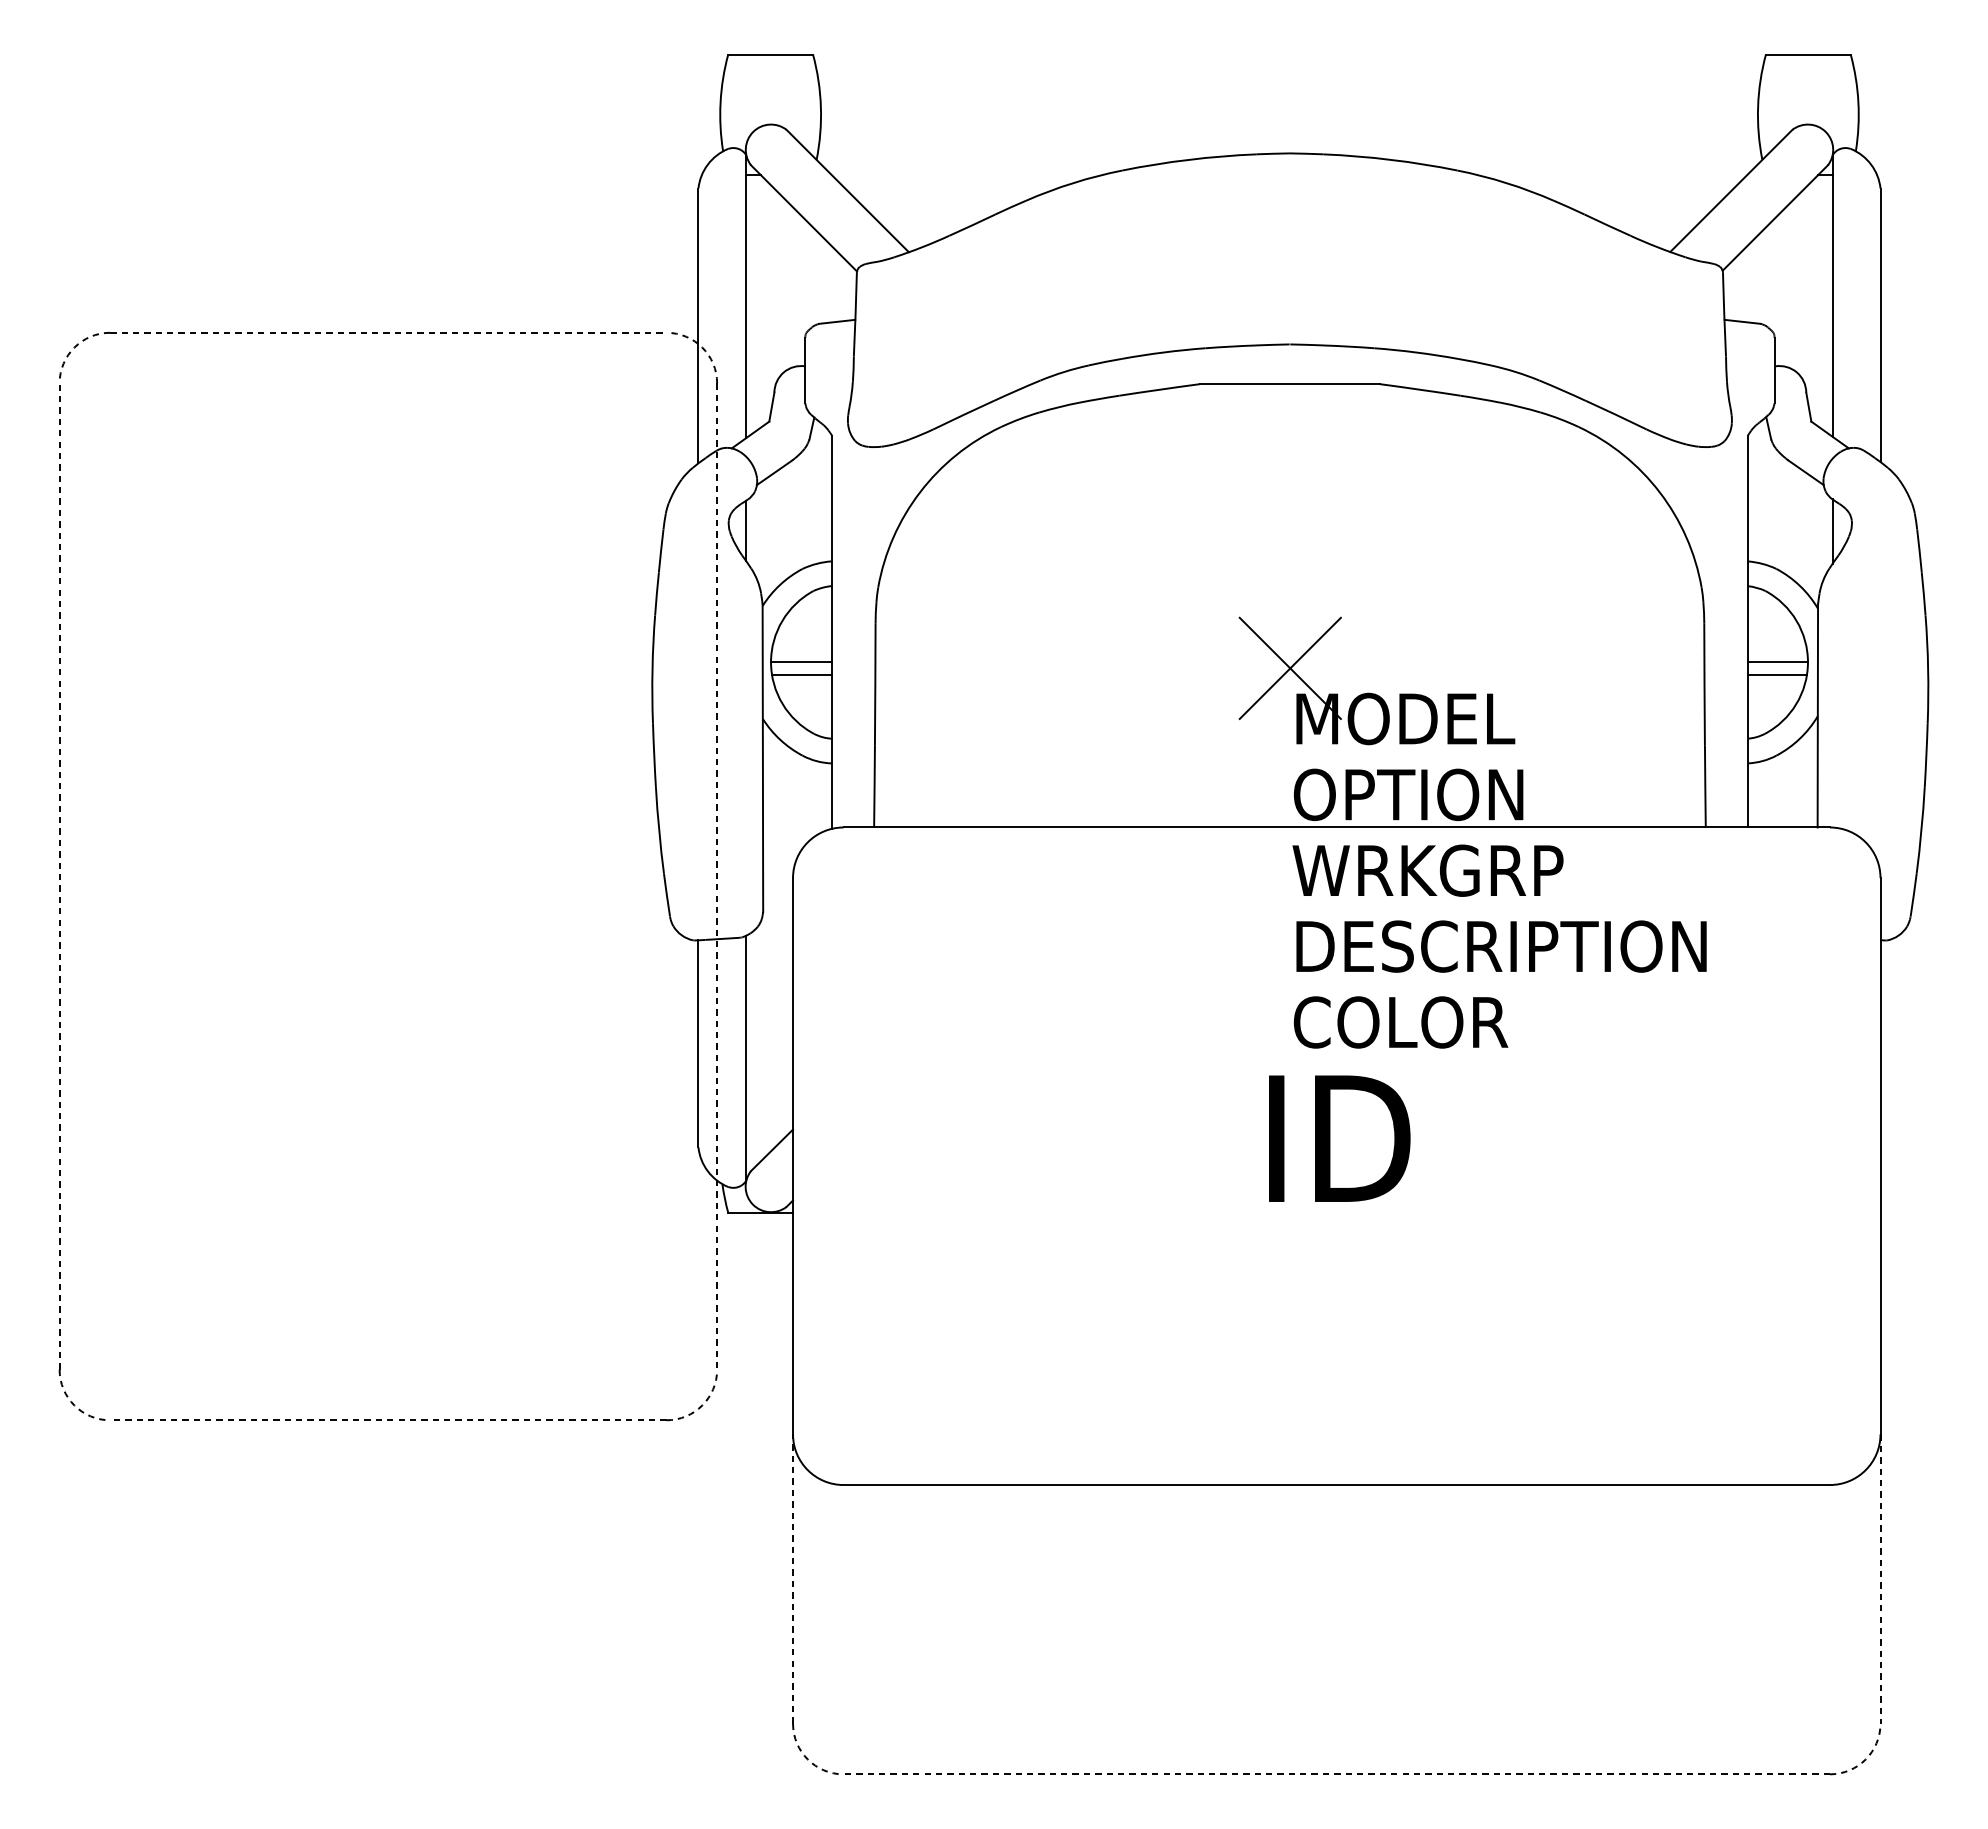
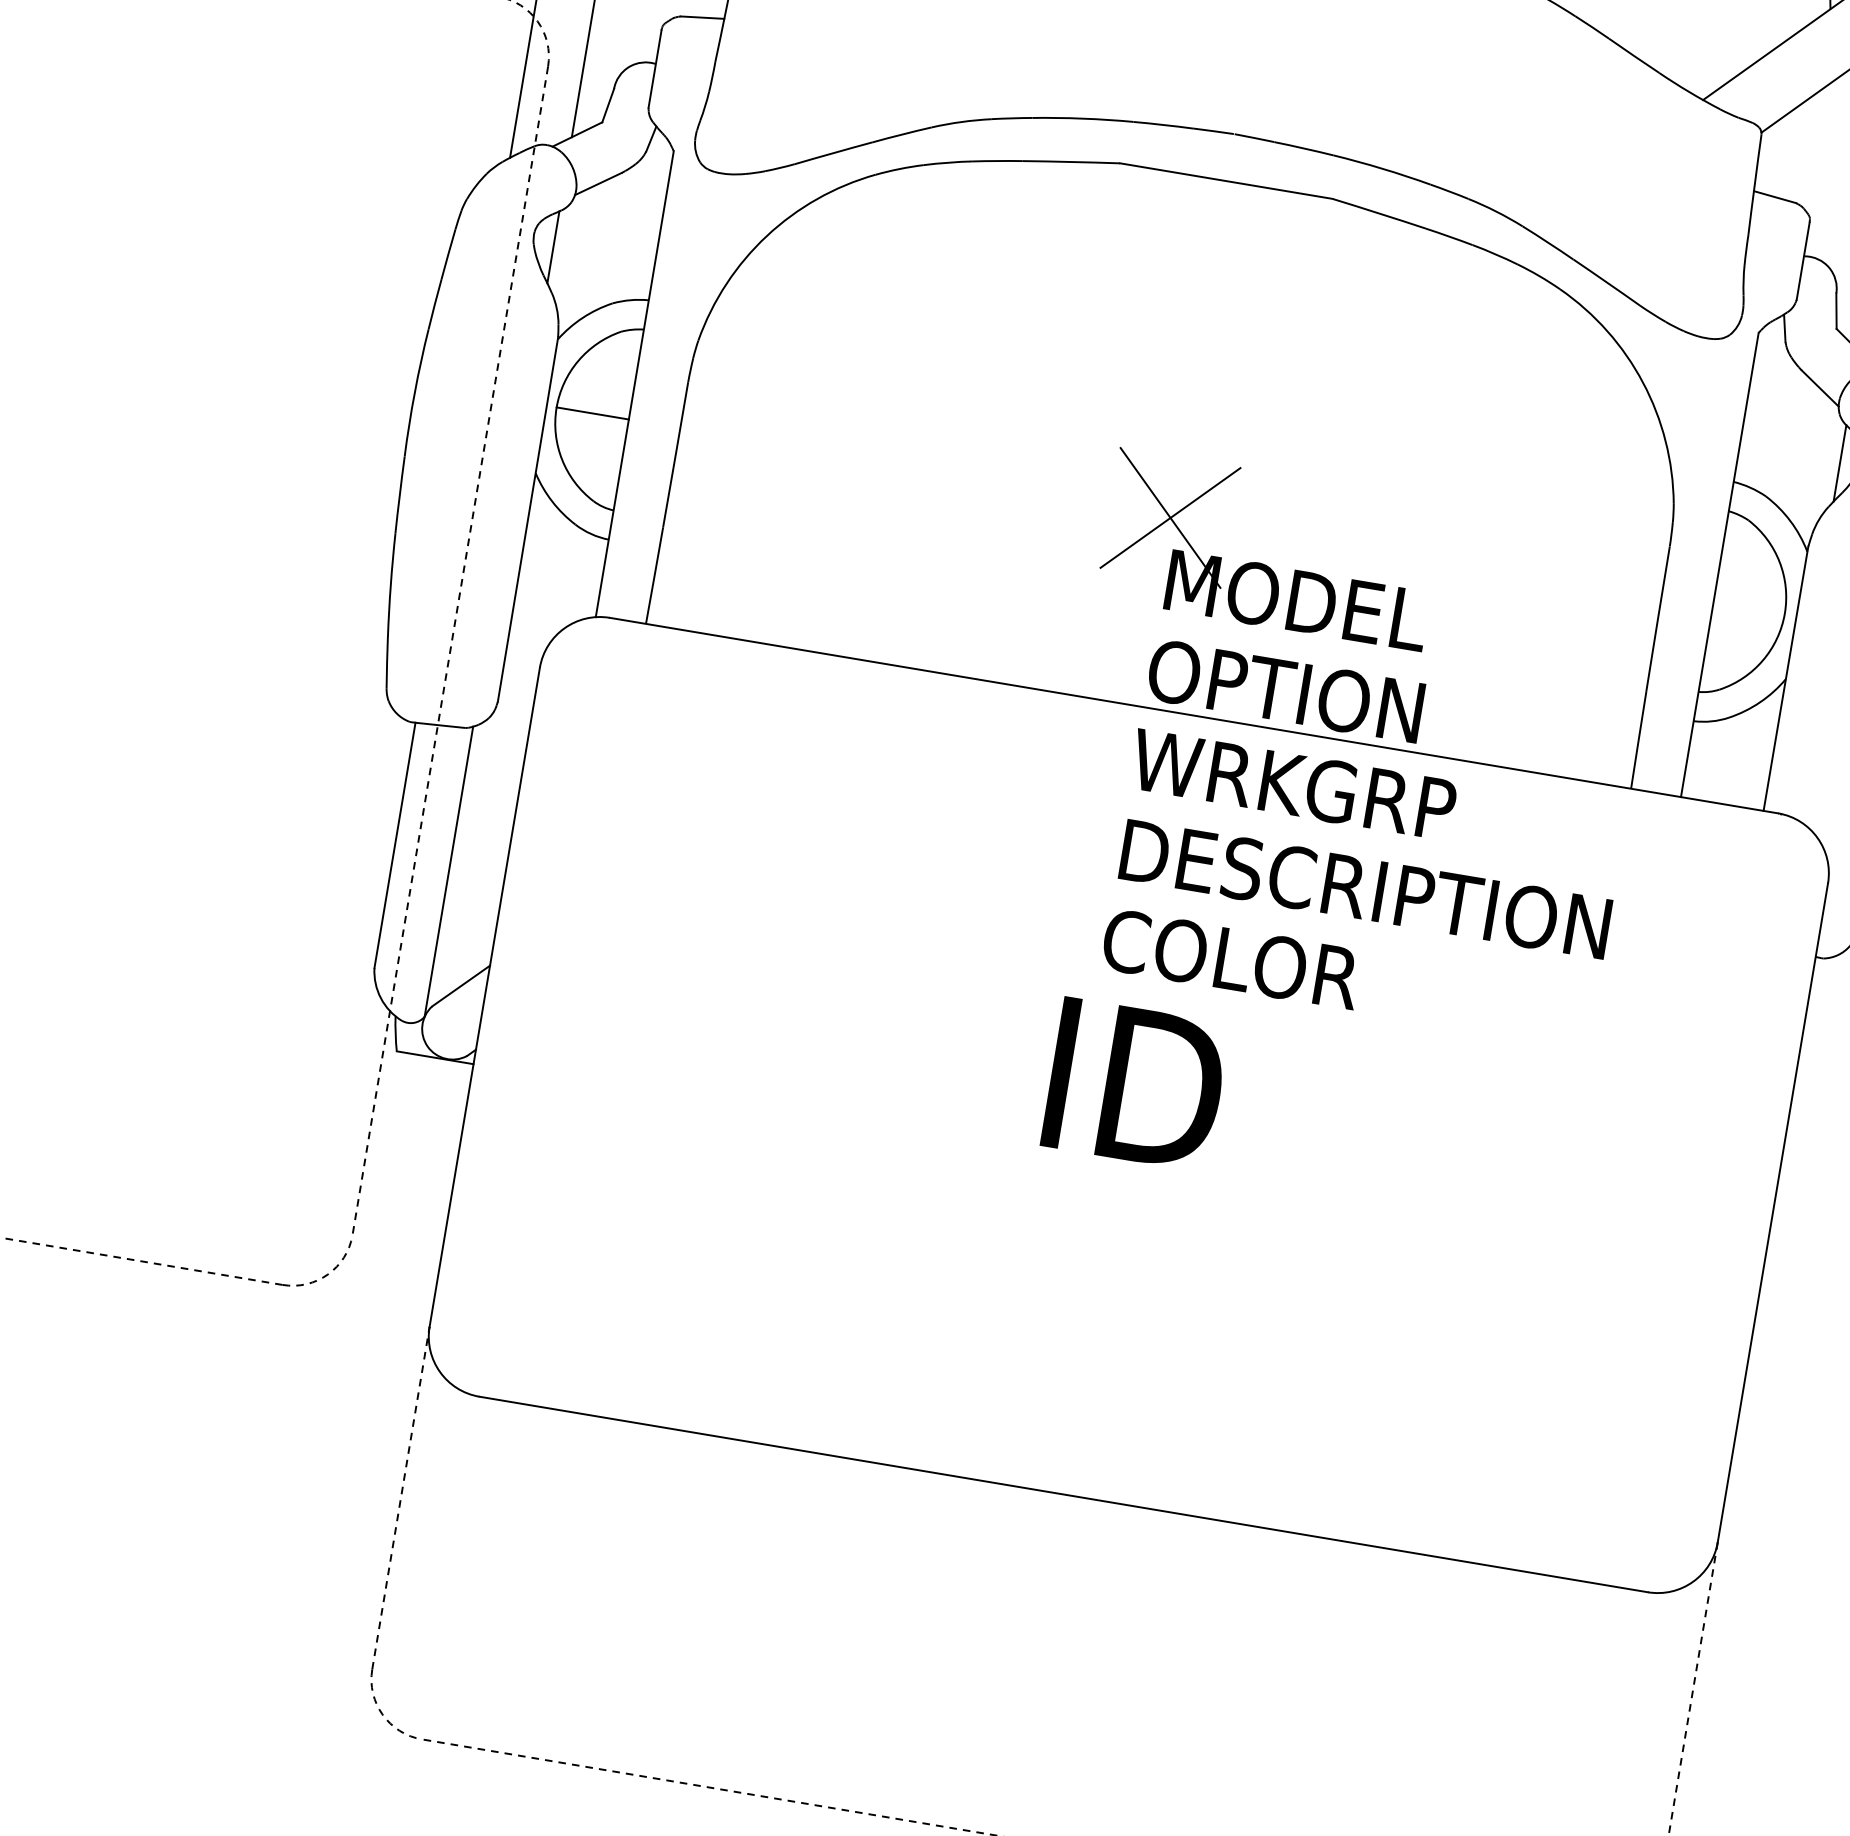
line: (1777, 661) -> (1748, 606), removed
line: (801, 674) -> (590, 428), removed
line: (1776, 674) -> (1745, 621), removed

